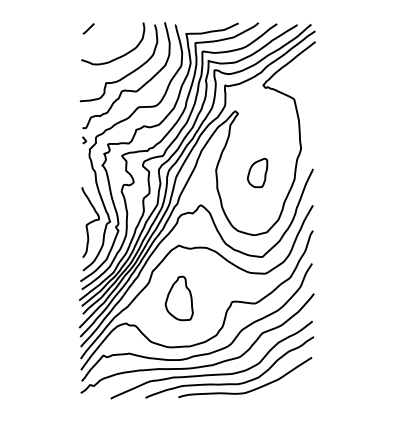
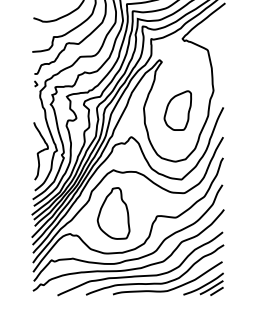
part: (257, 172) -> (177, 110), size x1.67
part: (179, 298) -> (113, 213), size x1.43
part: (288, 384) -> (203, 283), added

